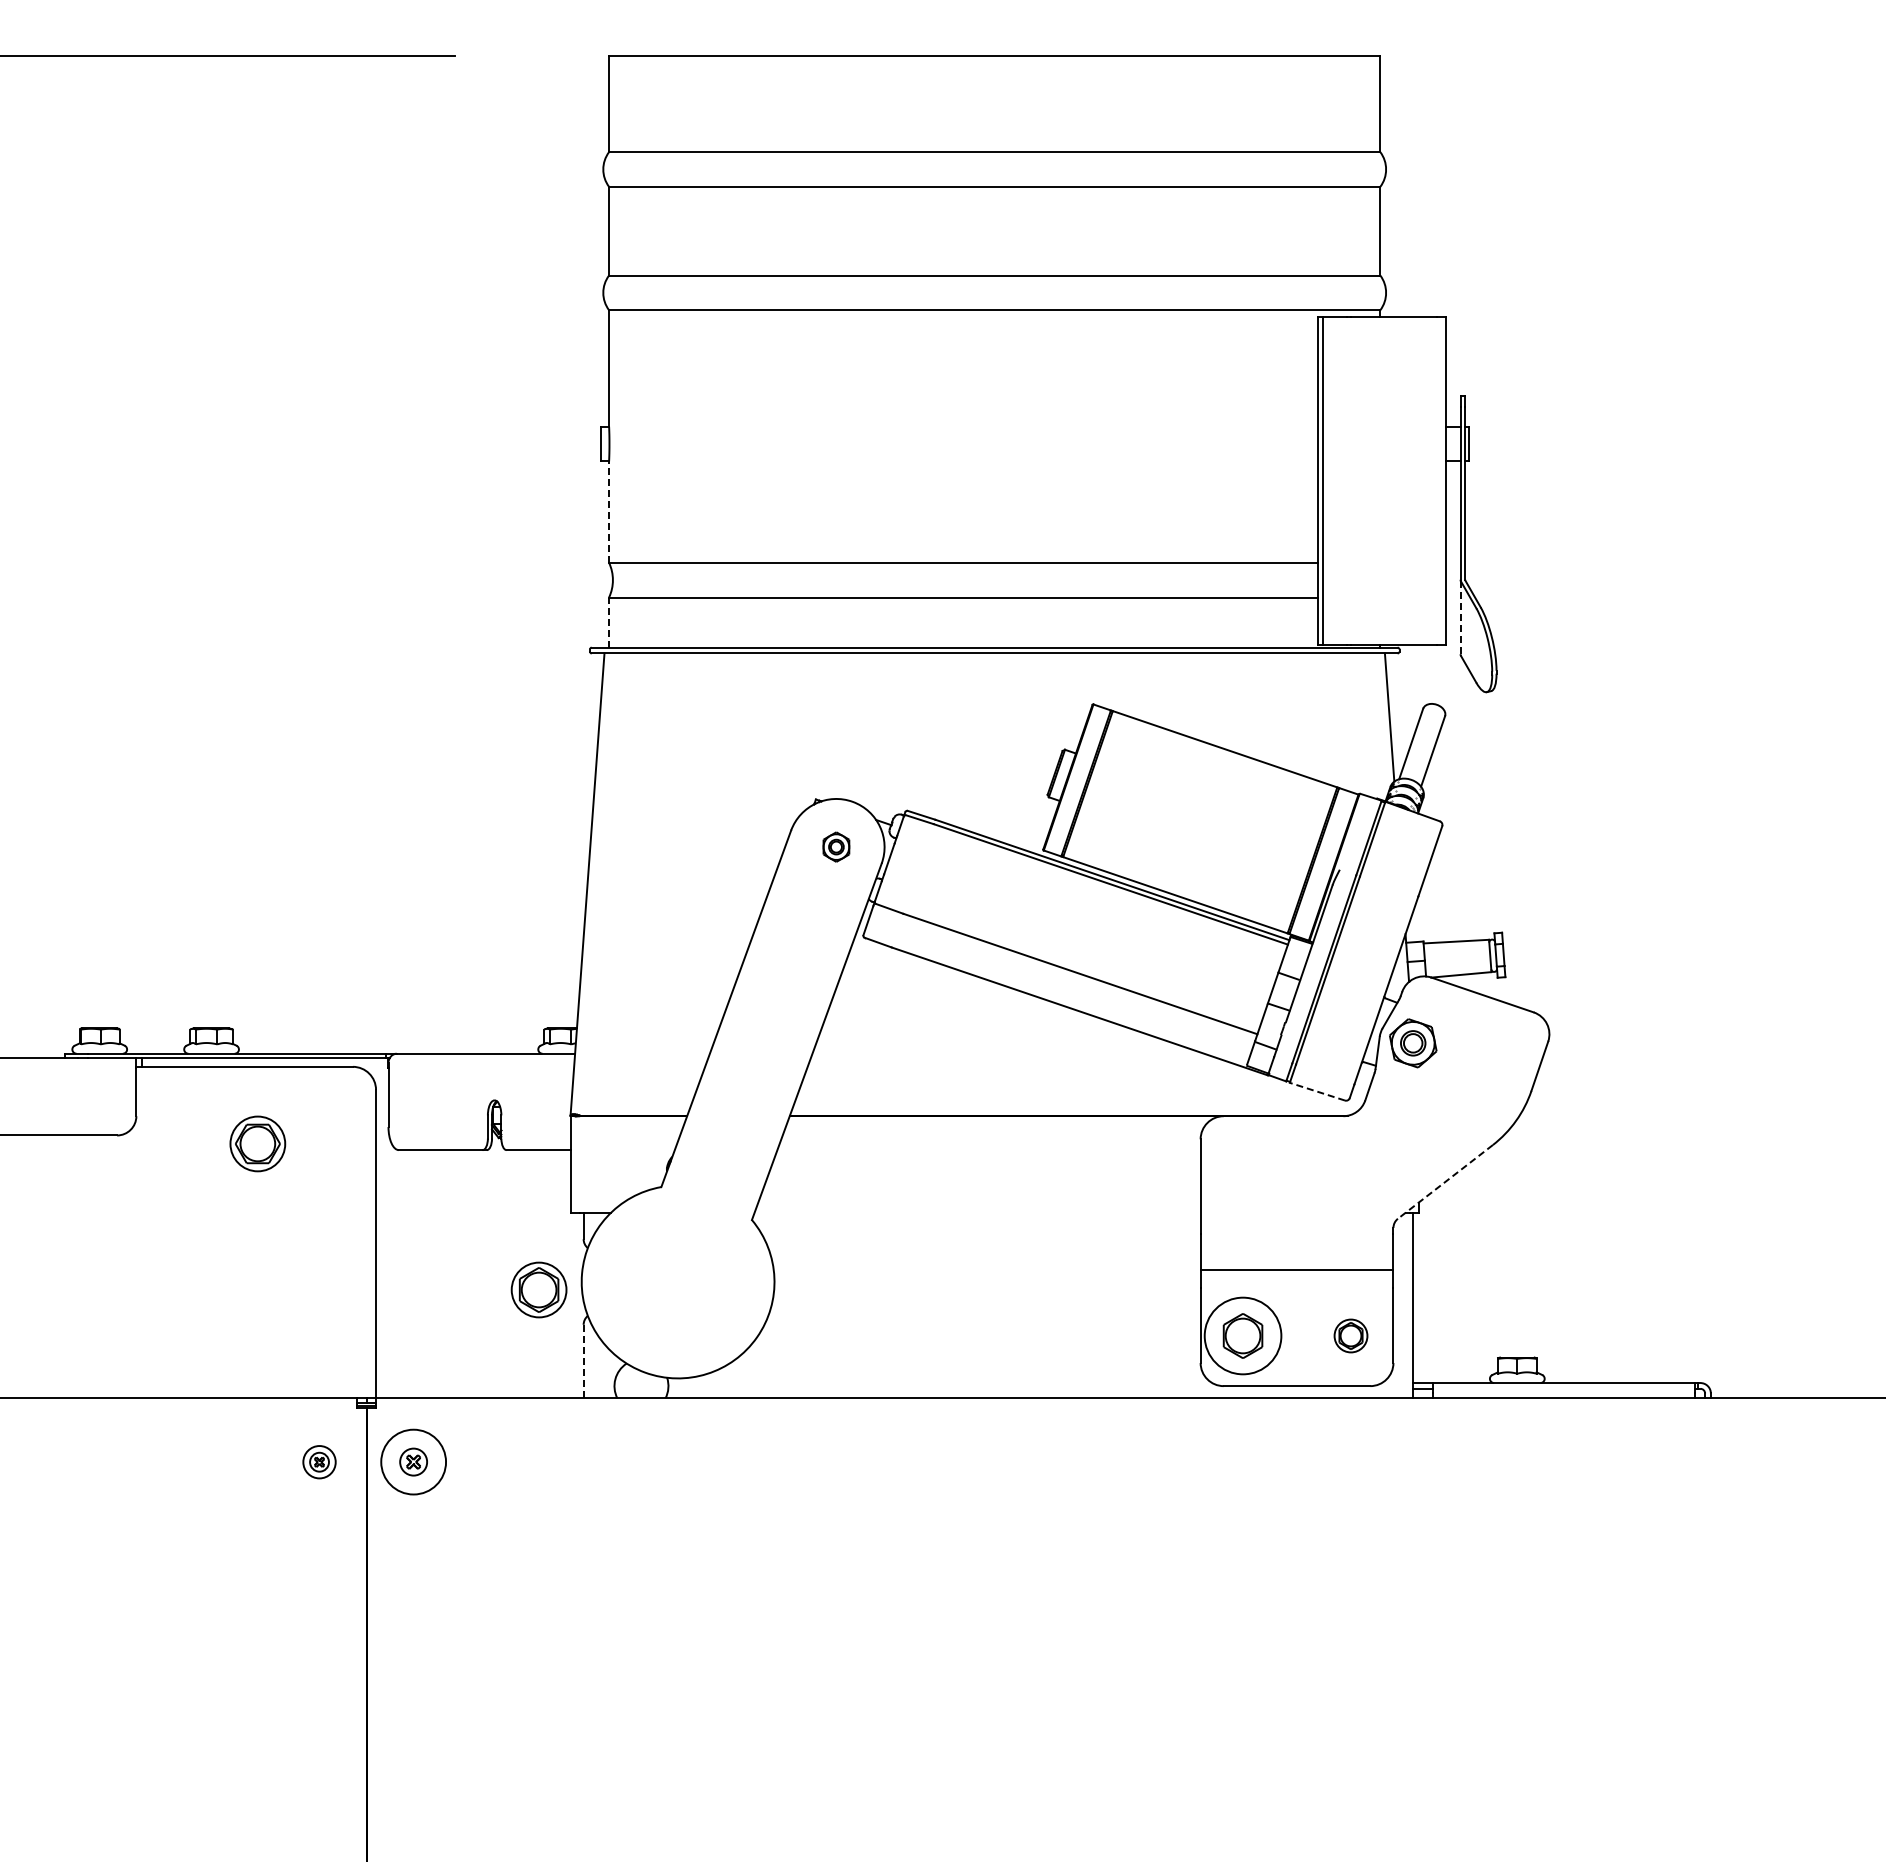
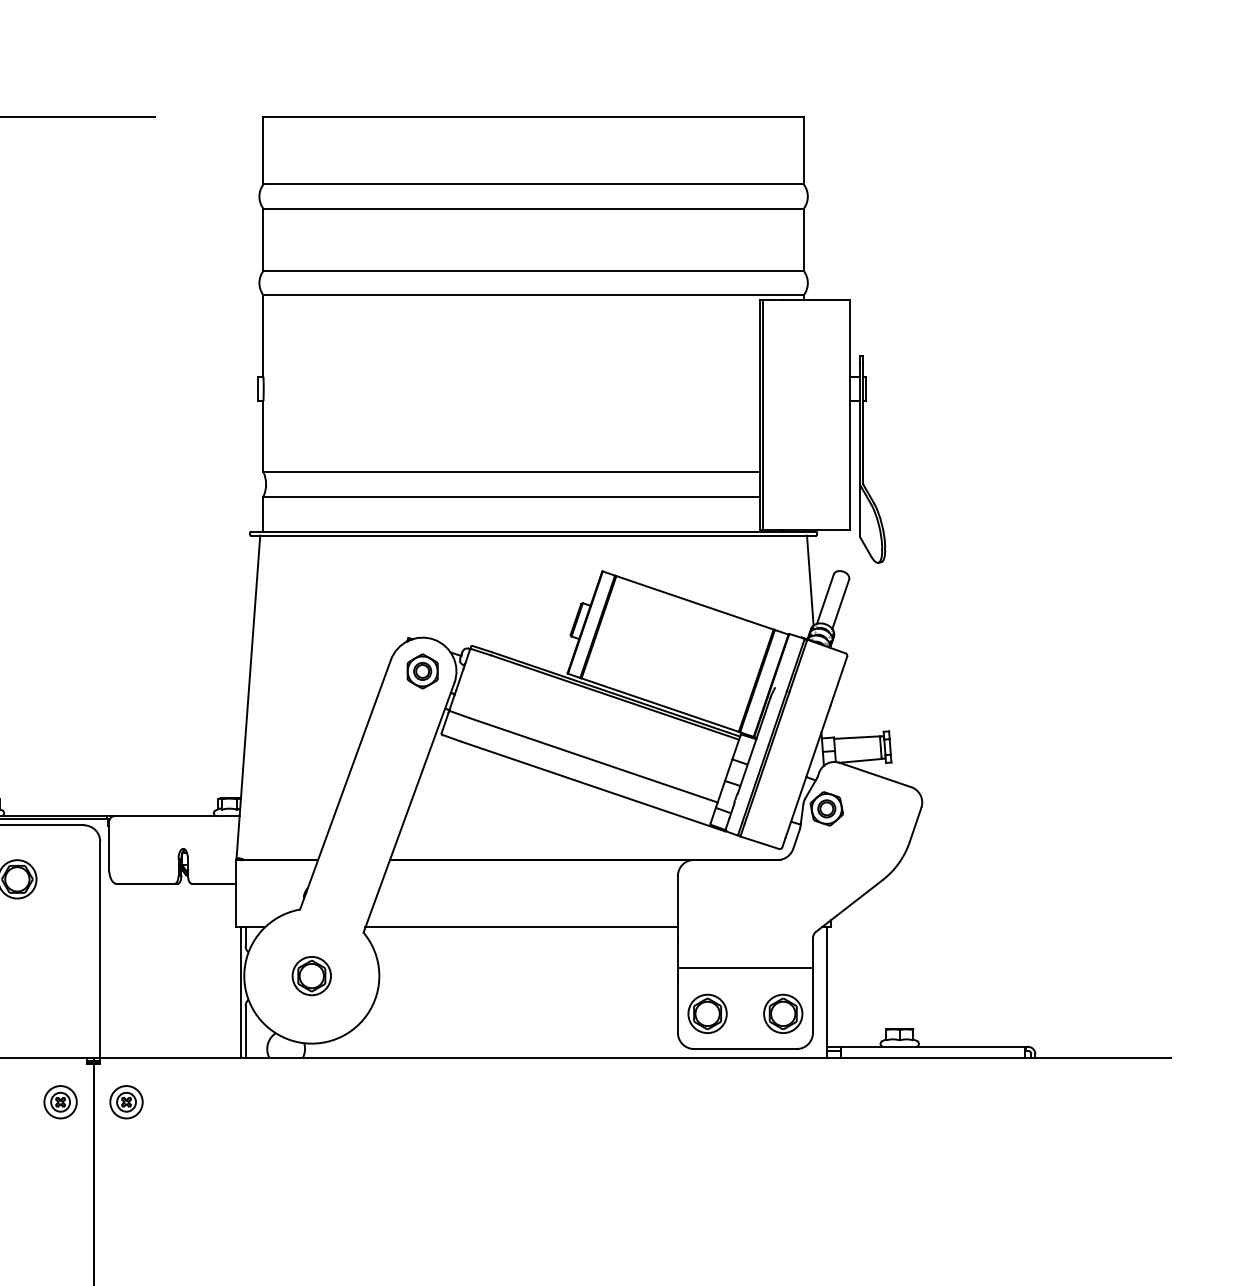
line: (609, 512) -> (263, 436), dashed -> solid
line: (1460, 616) -> (859, 509), dashed -> solid
line: (609, 622) -> (263, 514), dashed -> solid
part: (836, 846) -> (422, 670), size x1.67
line: (1317, 1091) -> (759, 842), dashed -> solid
line: (1445, 1182) -> (849, 906), dashed -> solid
line: (977, 1212) -> (521, 927), added
part: (538, 1289) -> (311, 975), moved
line: (576, 1305) -> (240, 992), added
circle: (1242, 1335) -> (707, 1013), size x0.71
part: (1350, 1335) -> (782, 1013), size x1.67
line: (583, 1361) -> (245, 1031), dashed -> solid
circle: (413, 1461) -> (126, 1101), size x0.71
part: (319, 1462) -> (60, 1102), size x1.43

